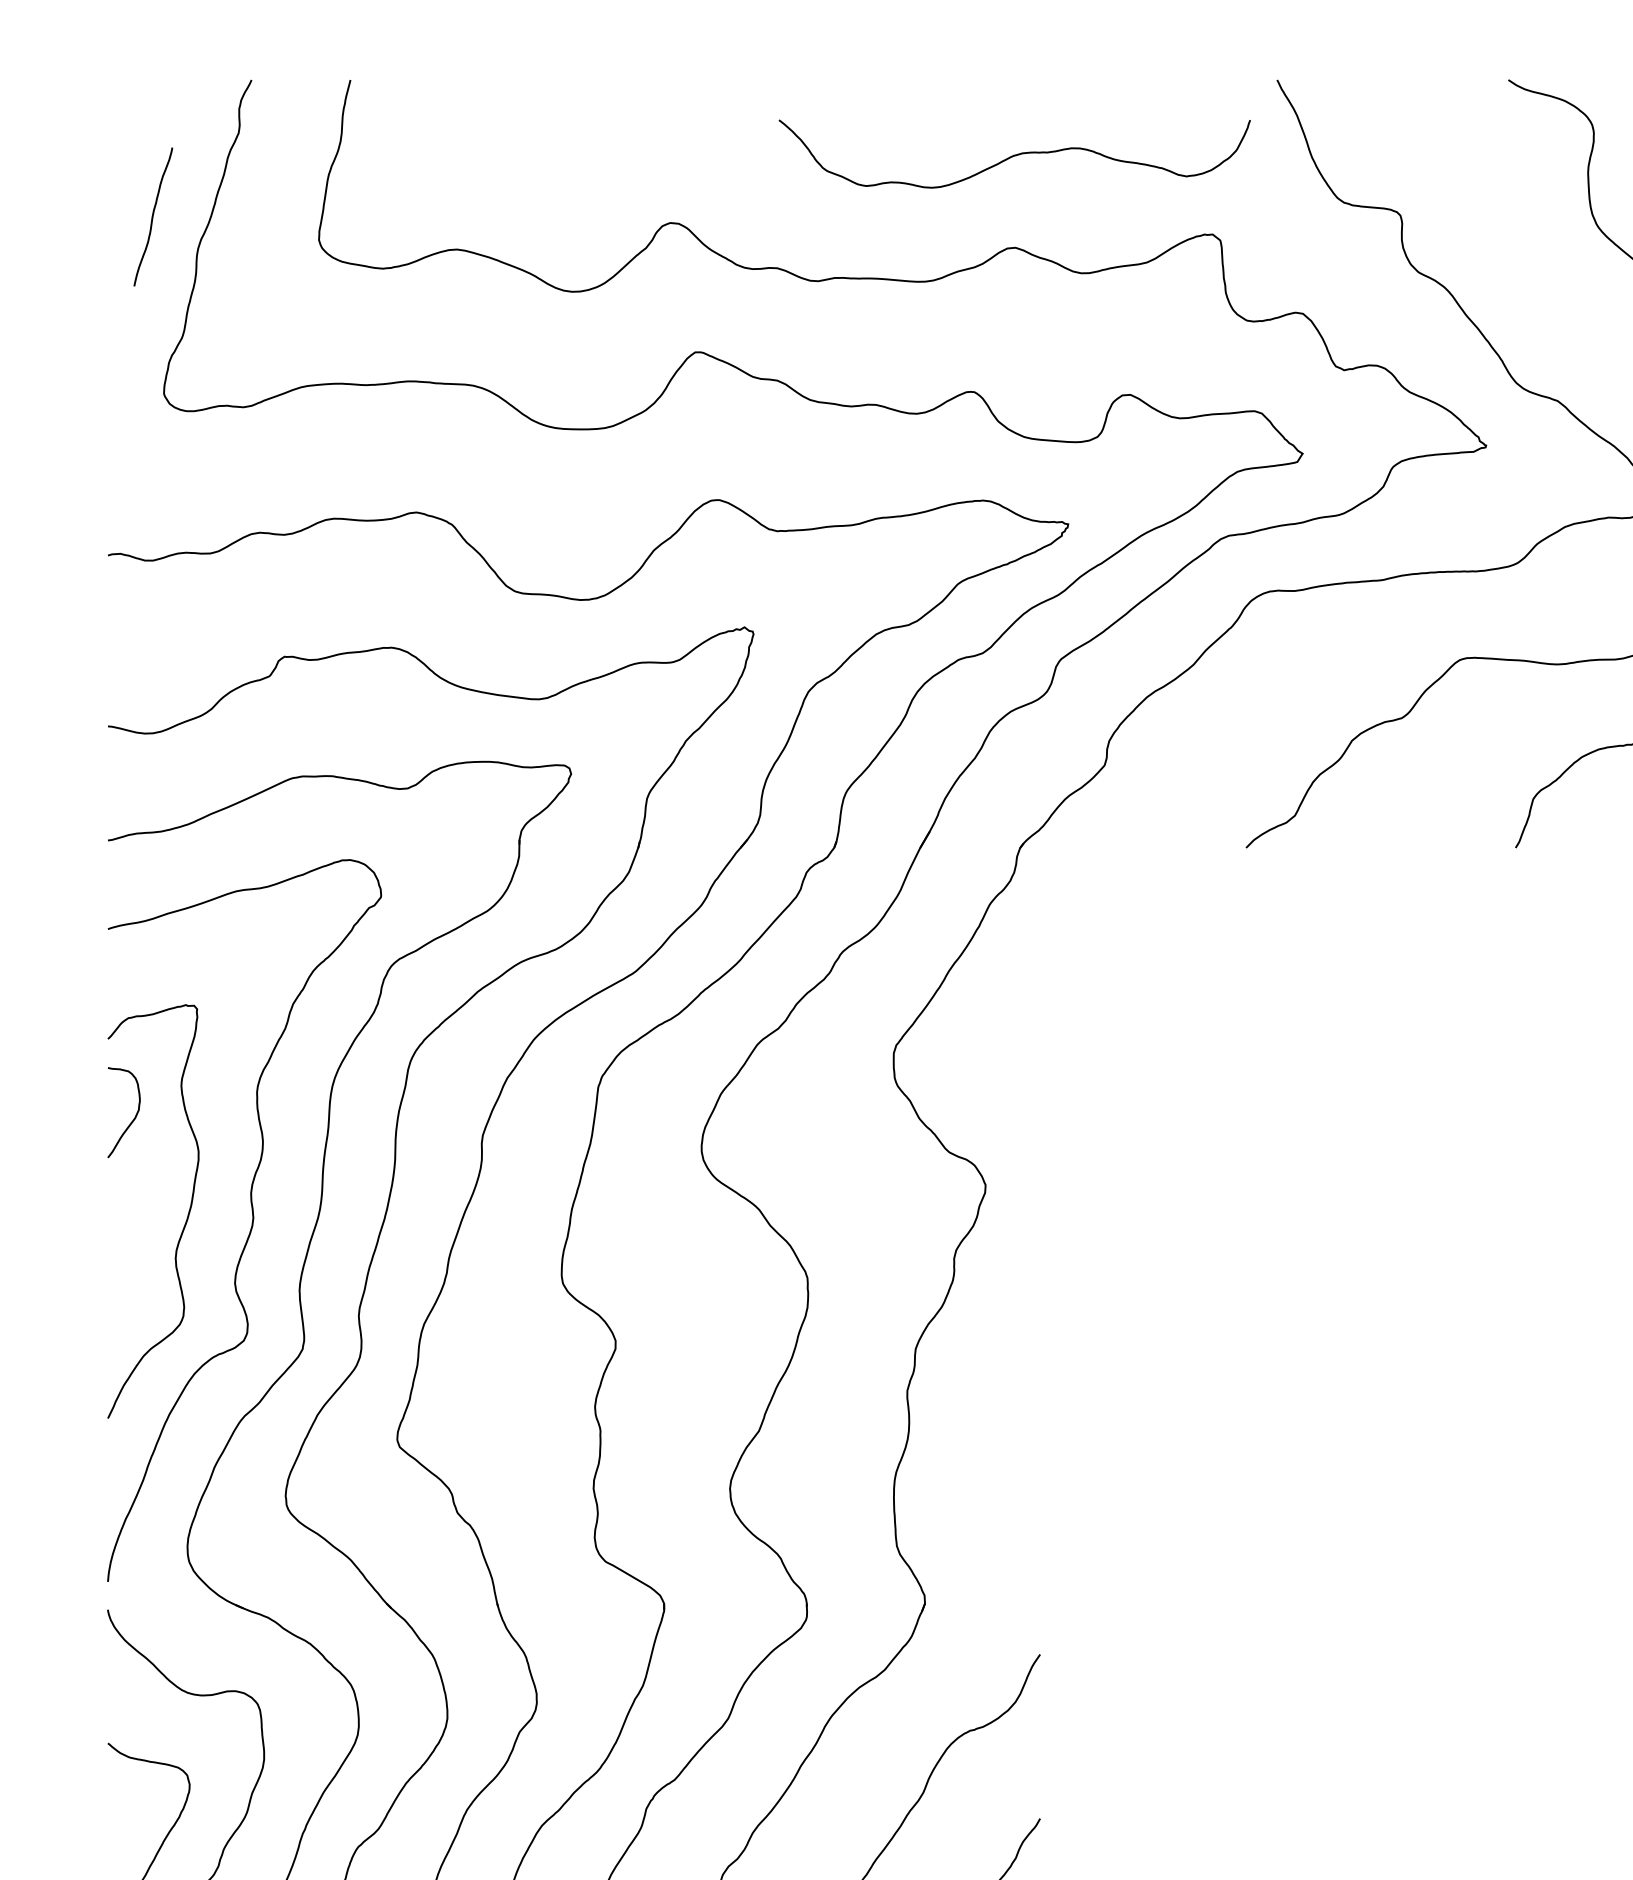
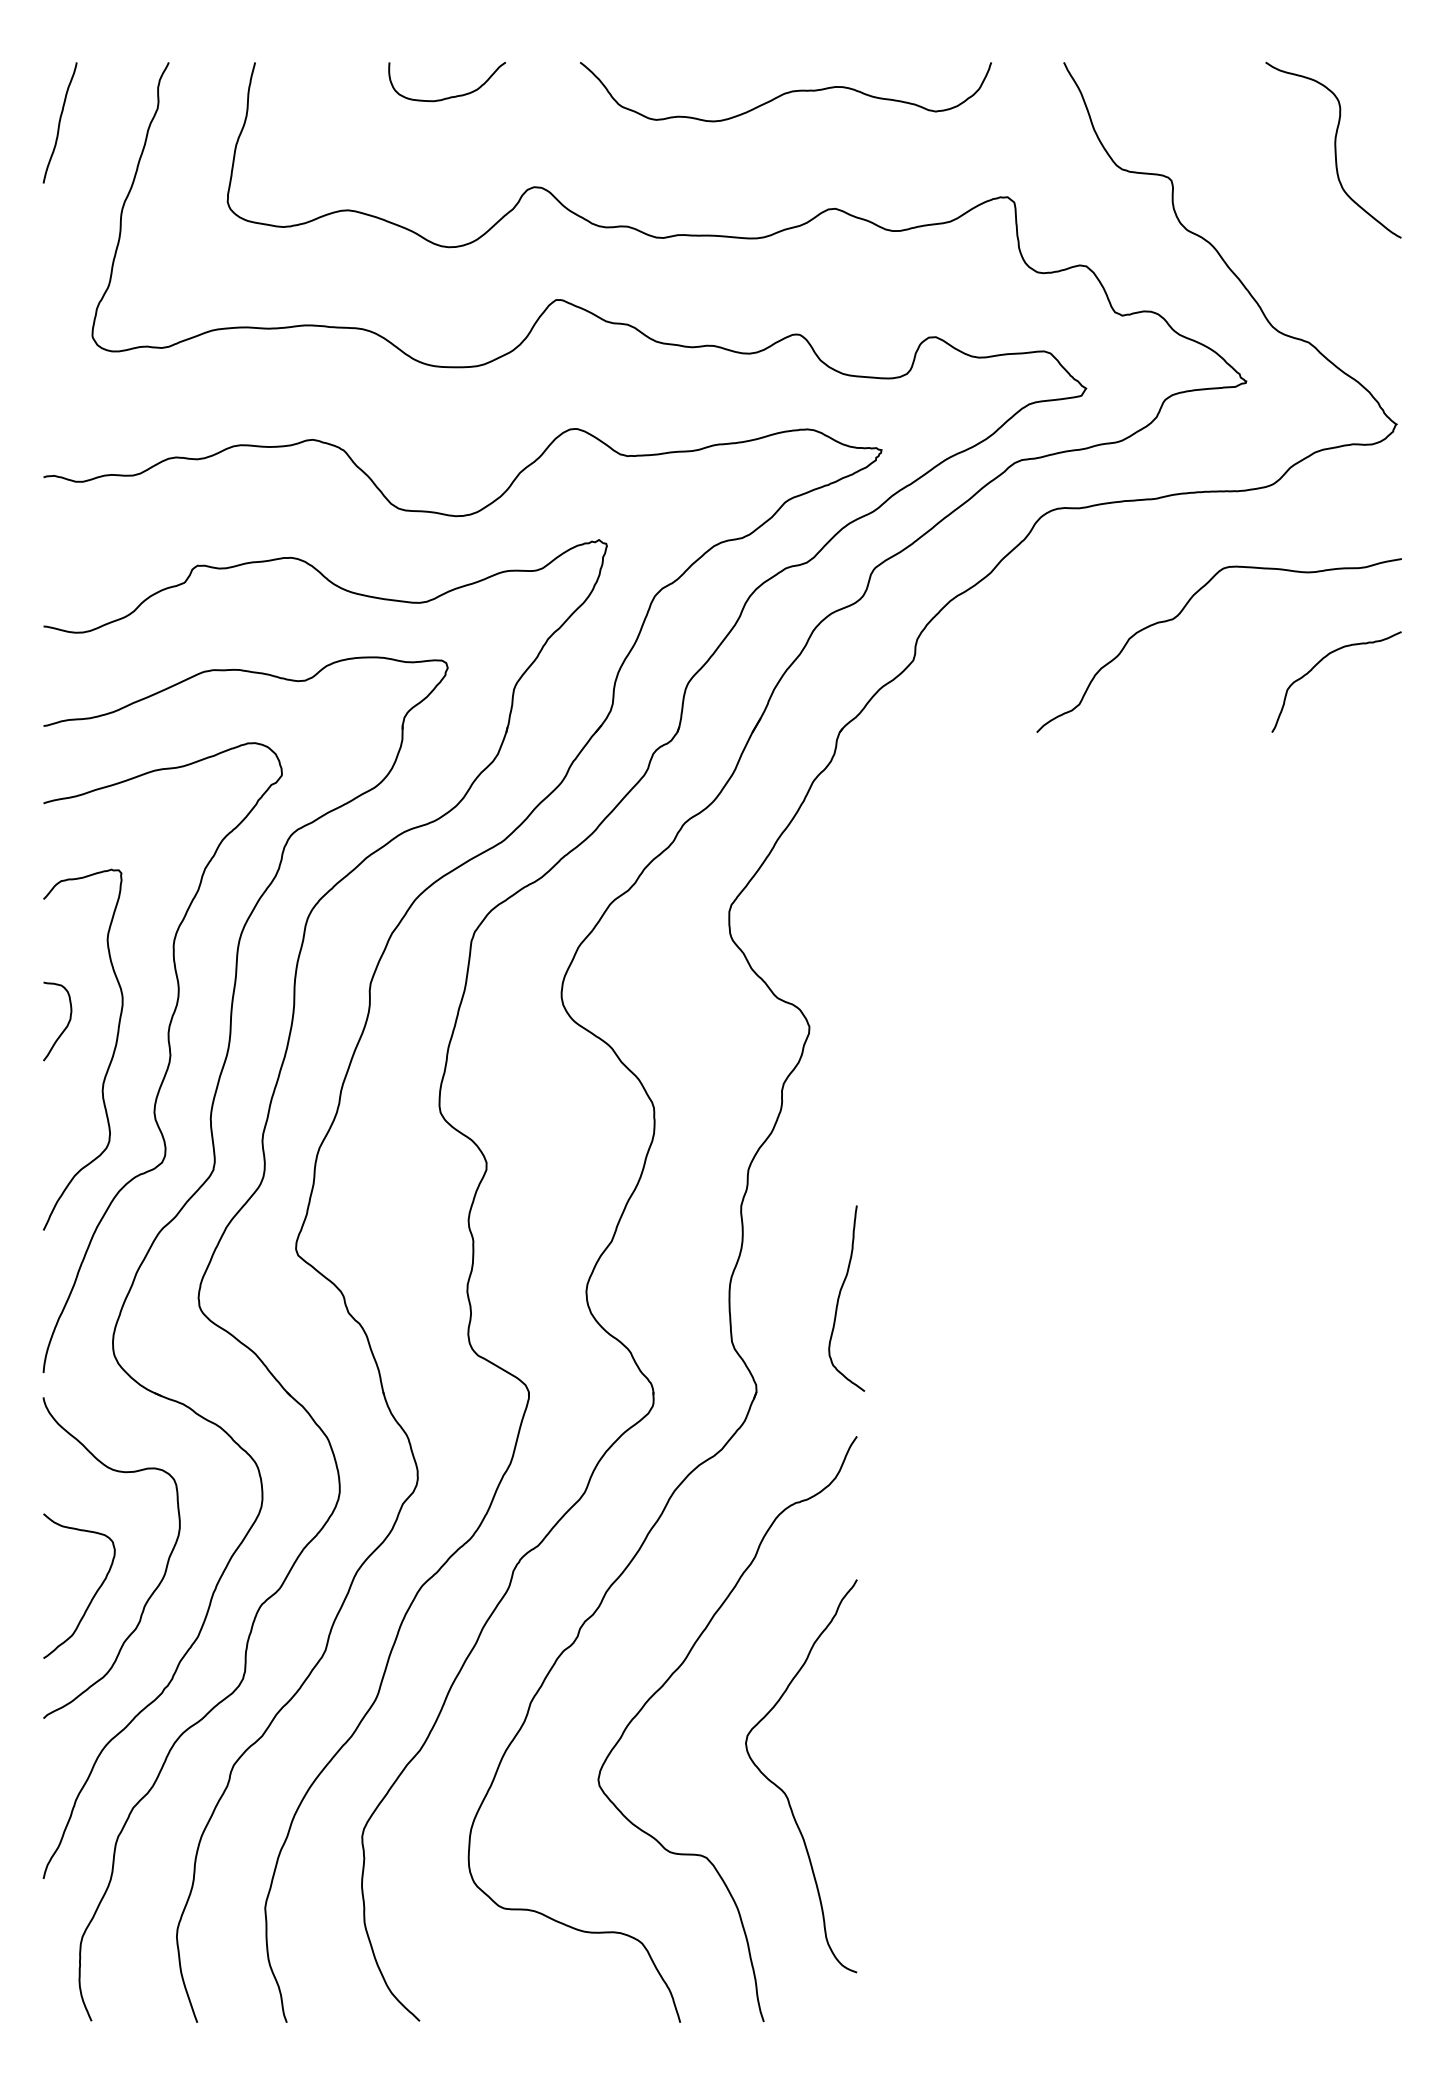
curve: (574, 119) -> (450, 96), added
curve: (1014, 154) -> (785, 92), moved
curve: (152, 216) -> (59, 122), moved
curve: (134, 1117) -> (66, 1025), moved
curve: (1021, 1493) -> (840, 1295), added

